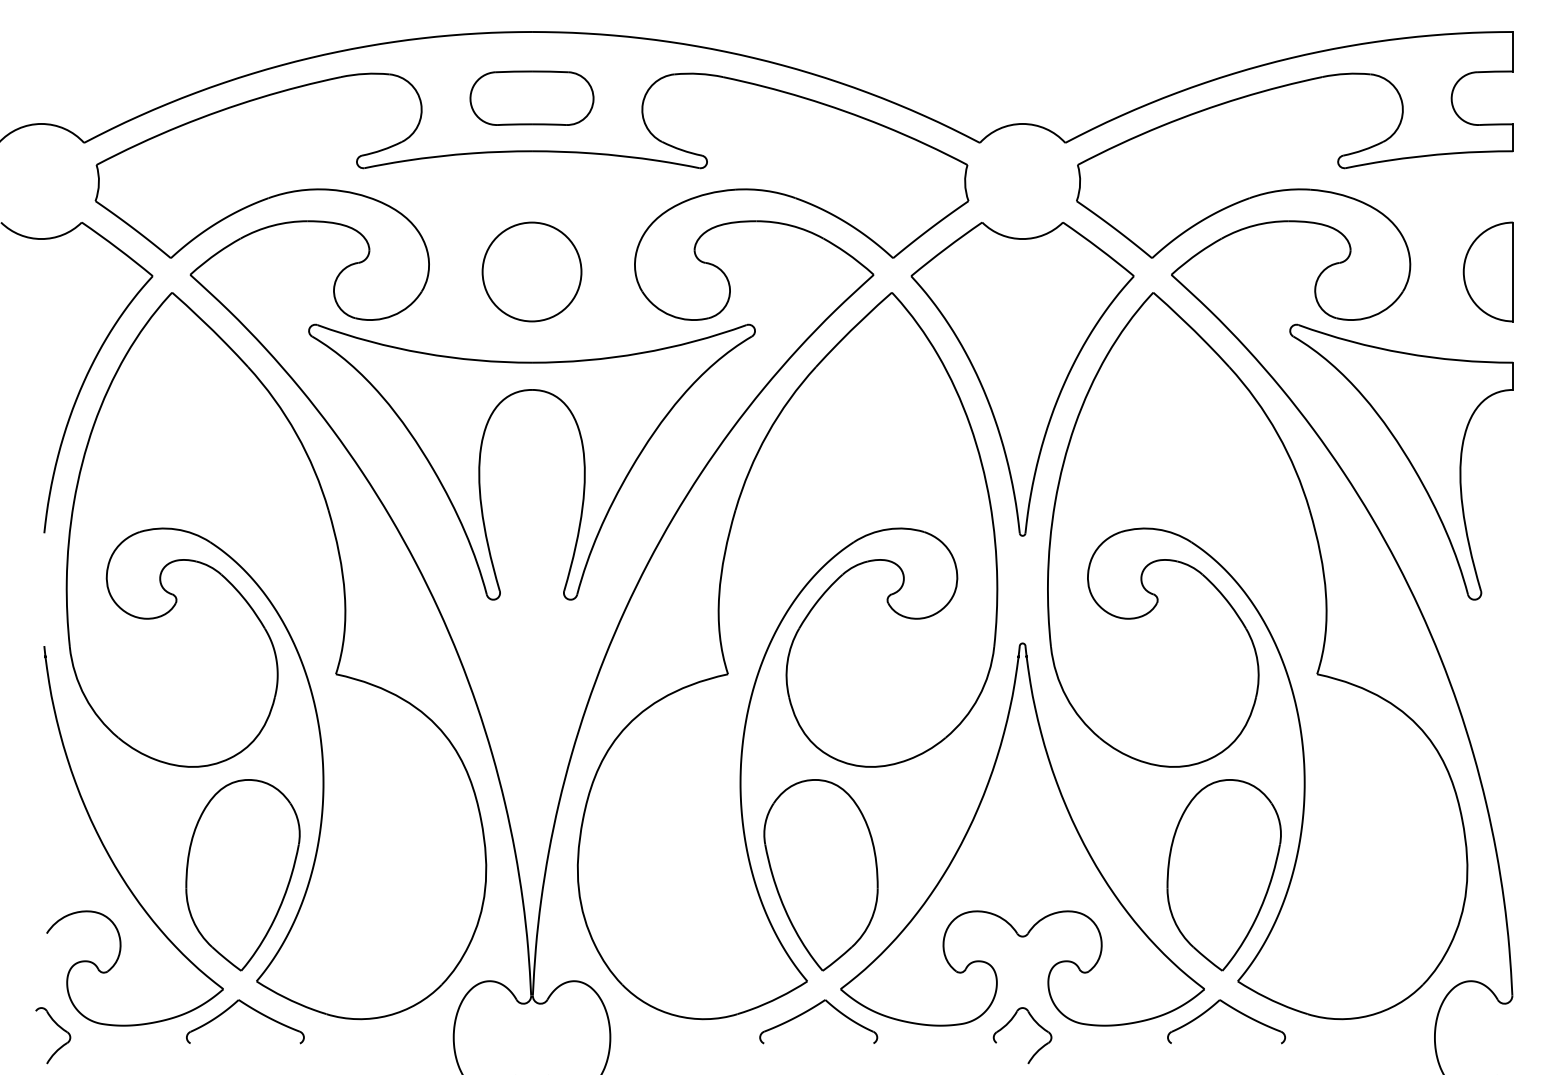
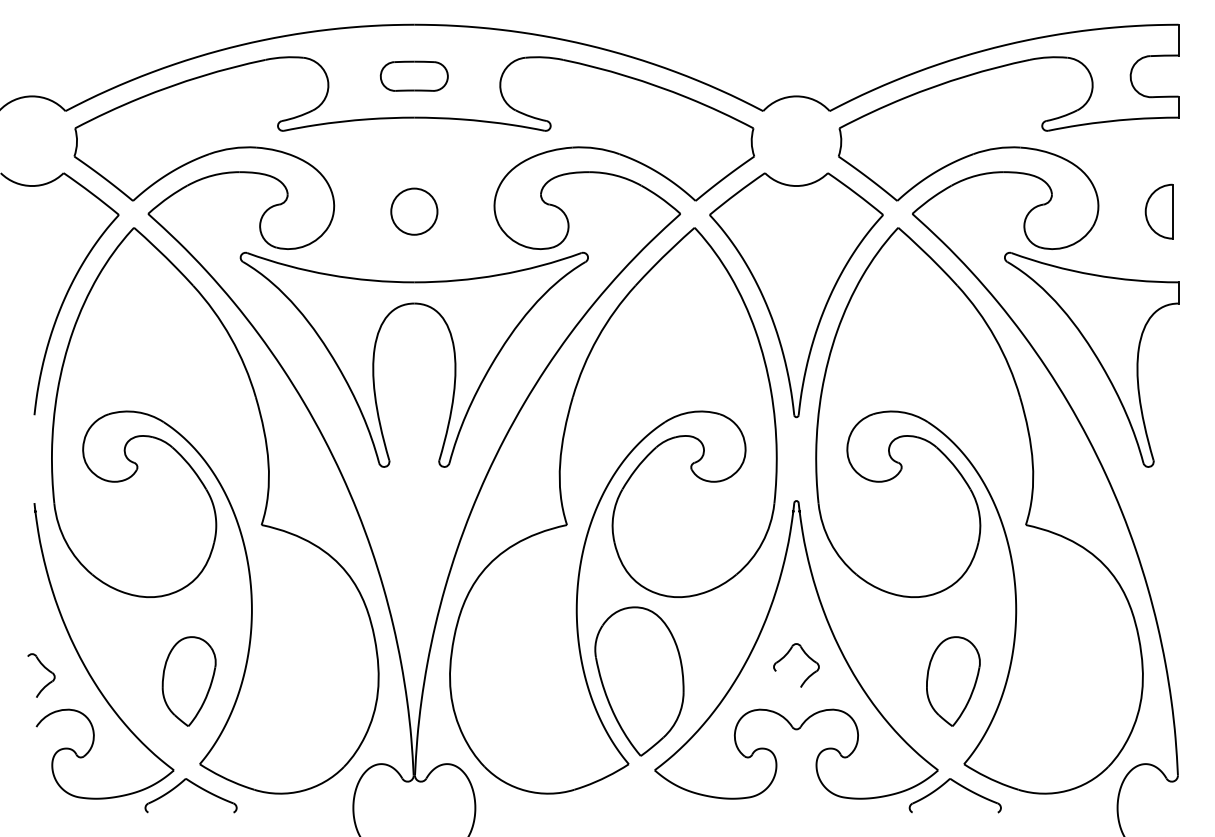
part: (531, 97) -> (413, 75), size x0.7
circle: (531, 271) -> (413, 211), size x0.6
part: (1487, 271) -> (1158, 211), size x0.7
part: (242, 875) -> (188, 681), size x0.6
part: (1223, 875) -> (952, 681), size x0.6
part: (812, 1009) -> (632, 786), removed
part: (1010, 1022) -> (787, 655), moved
part: (60, 1028) -> (47, 670), moved

